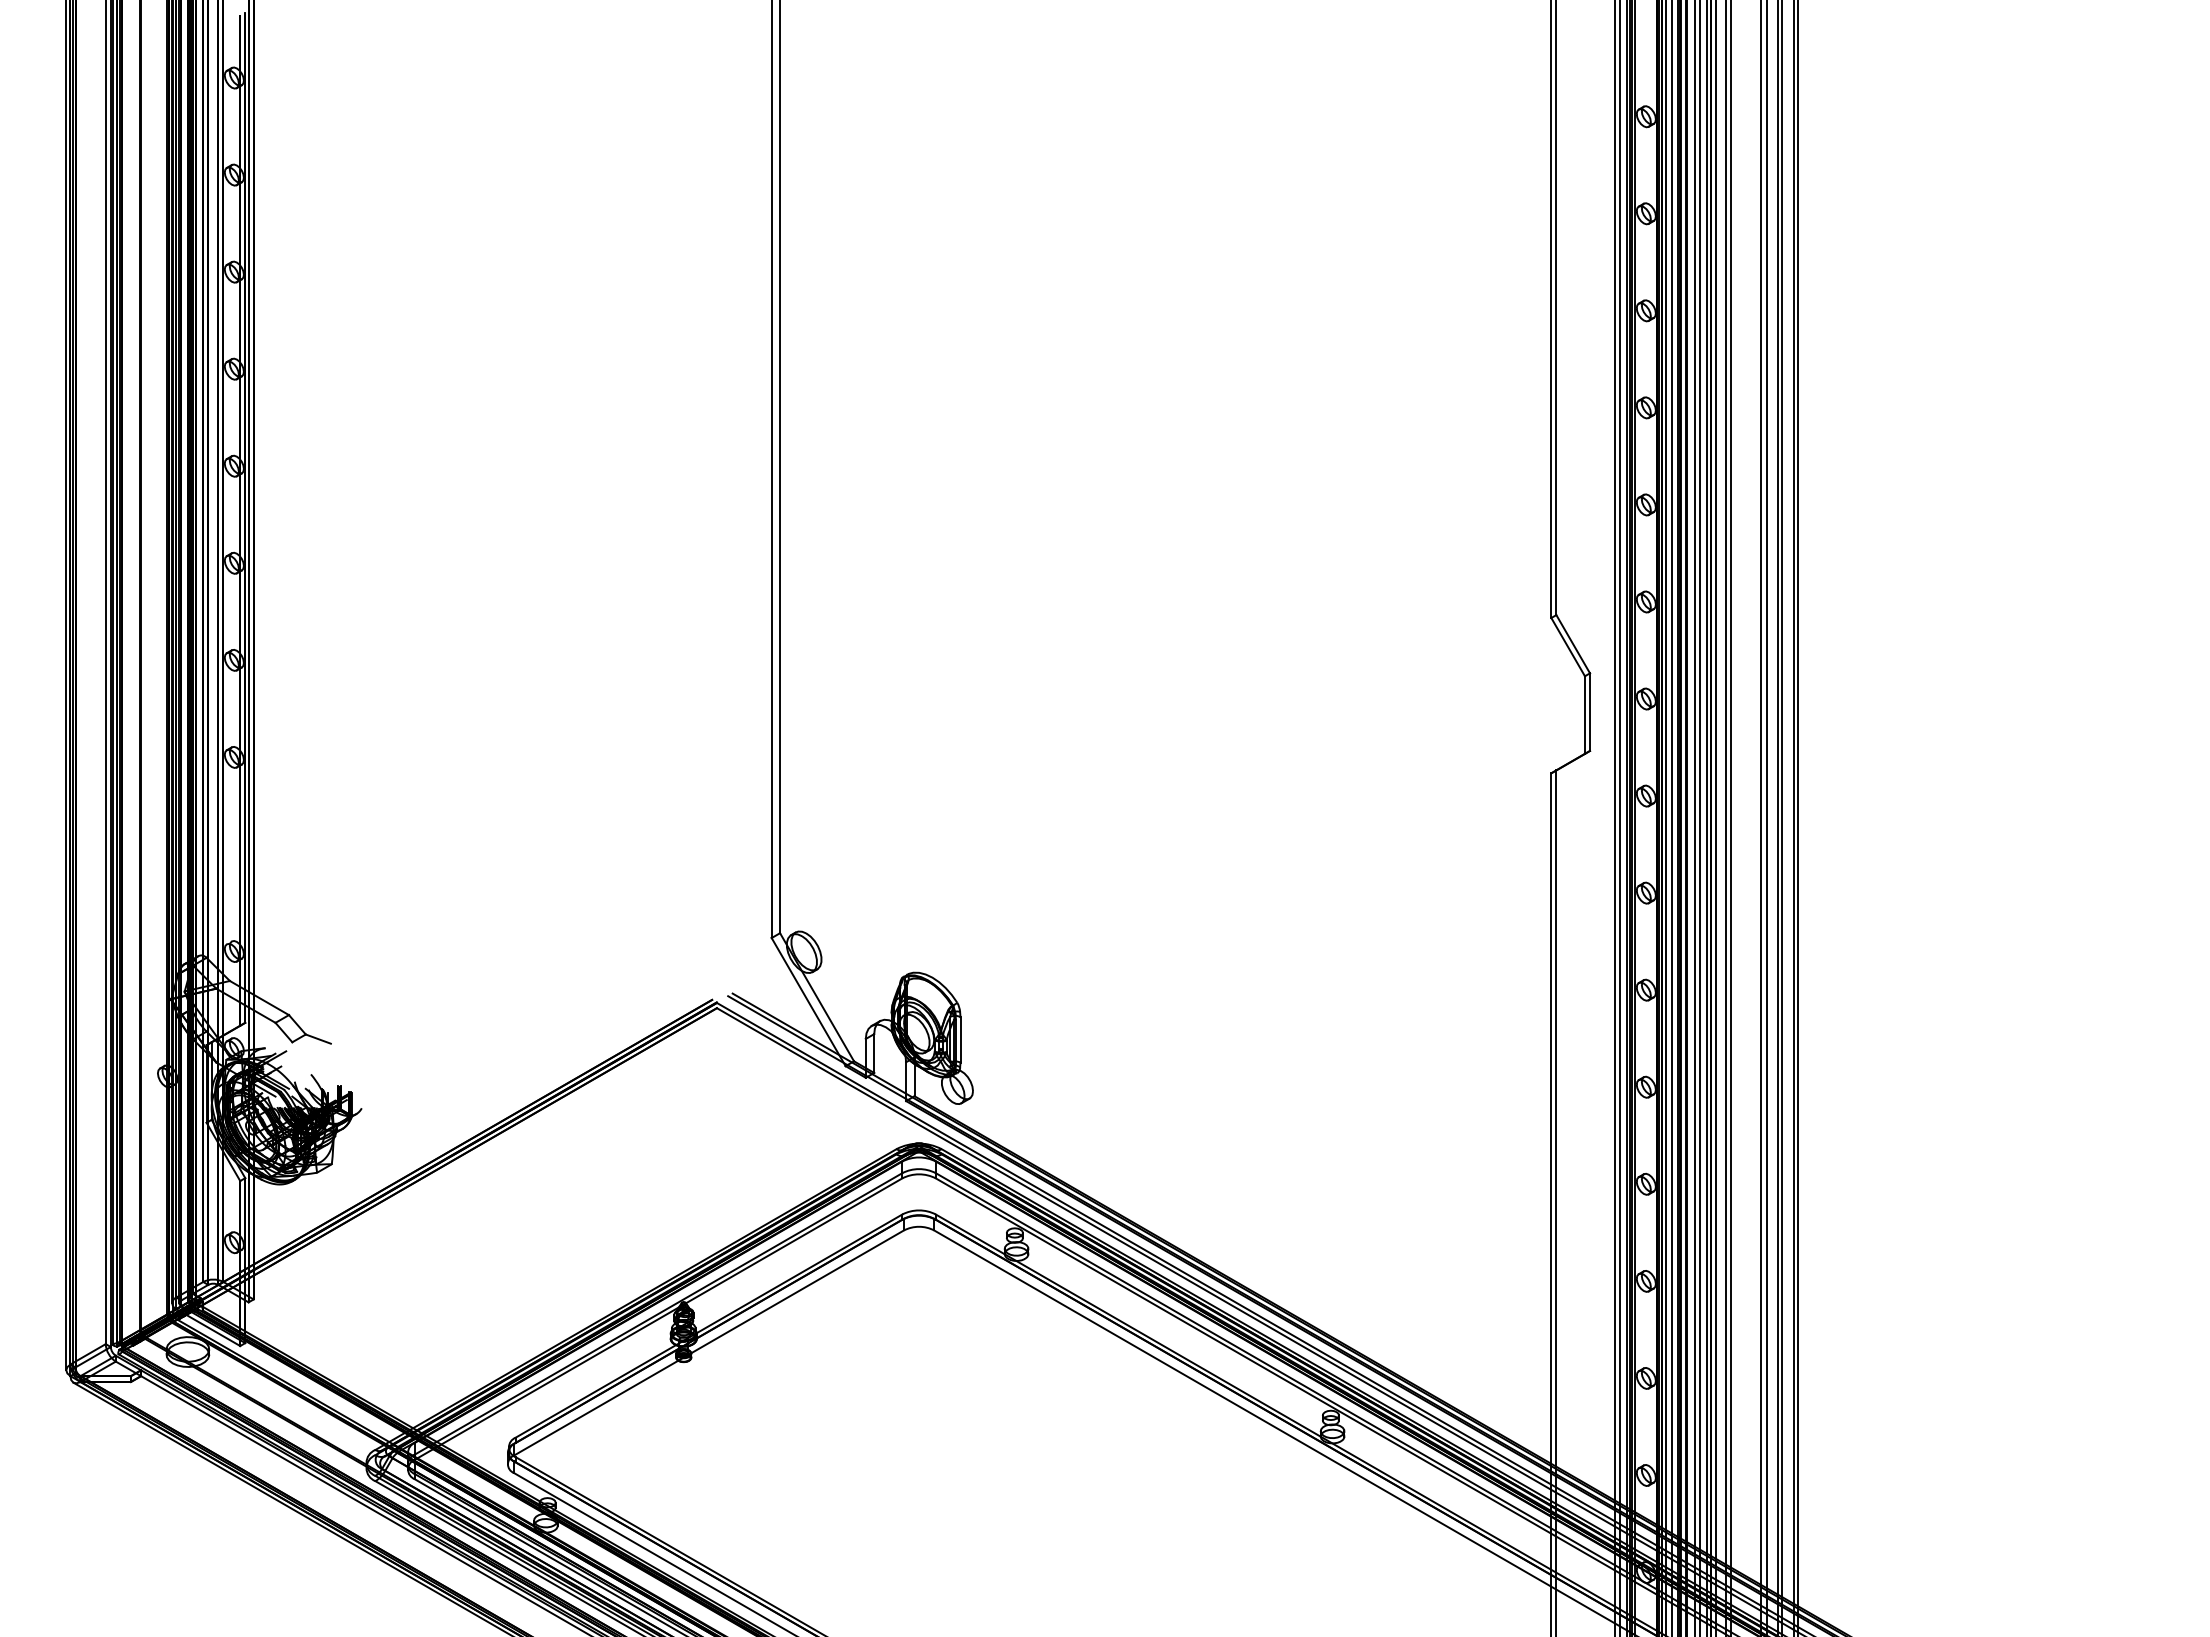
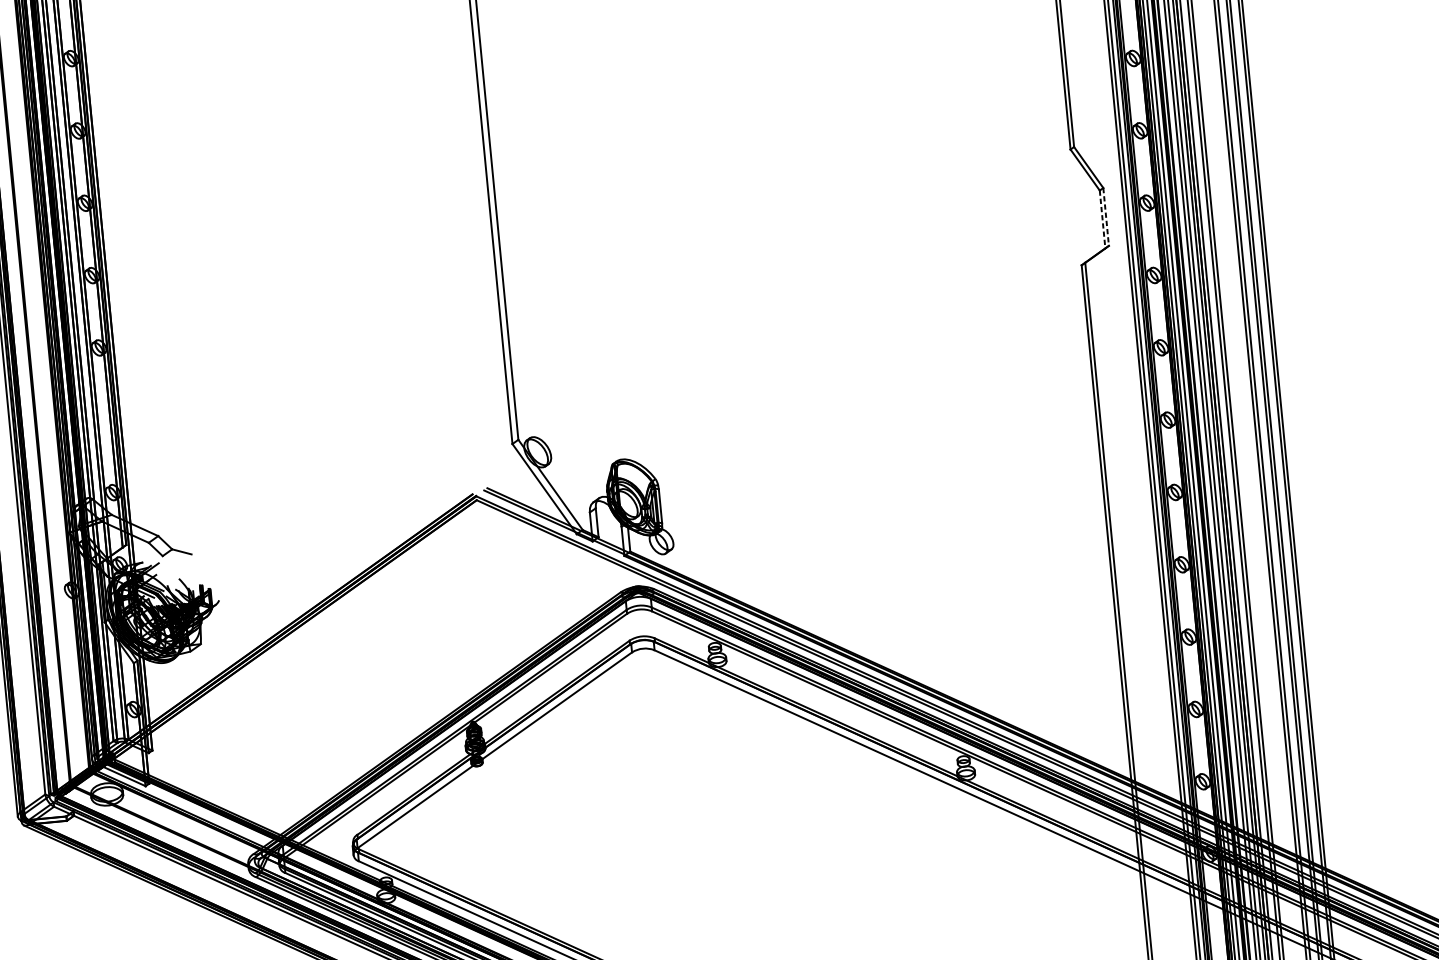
line: (1590, 712) -> (1106, 217), solid -> dashed
line: (1584, 715) -> (1102, 219), solid -> dashed

